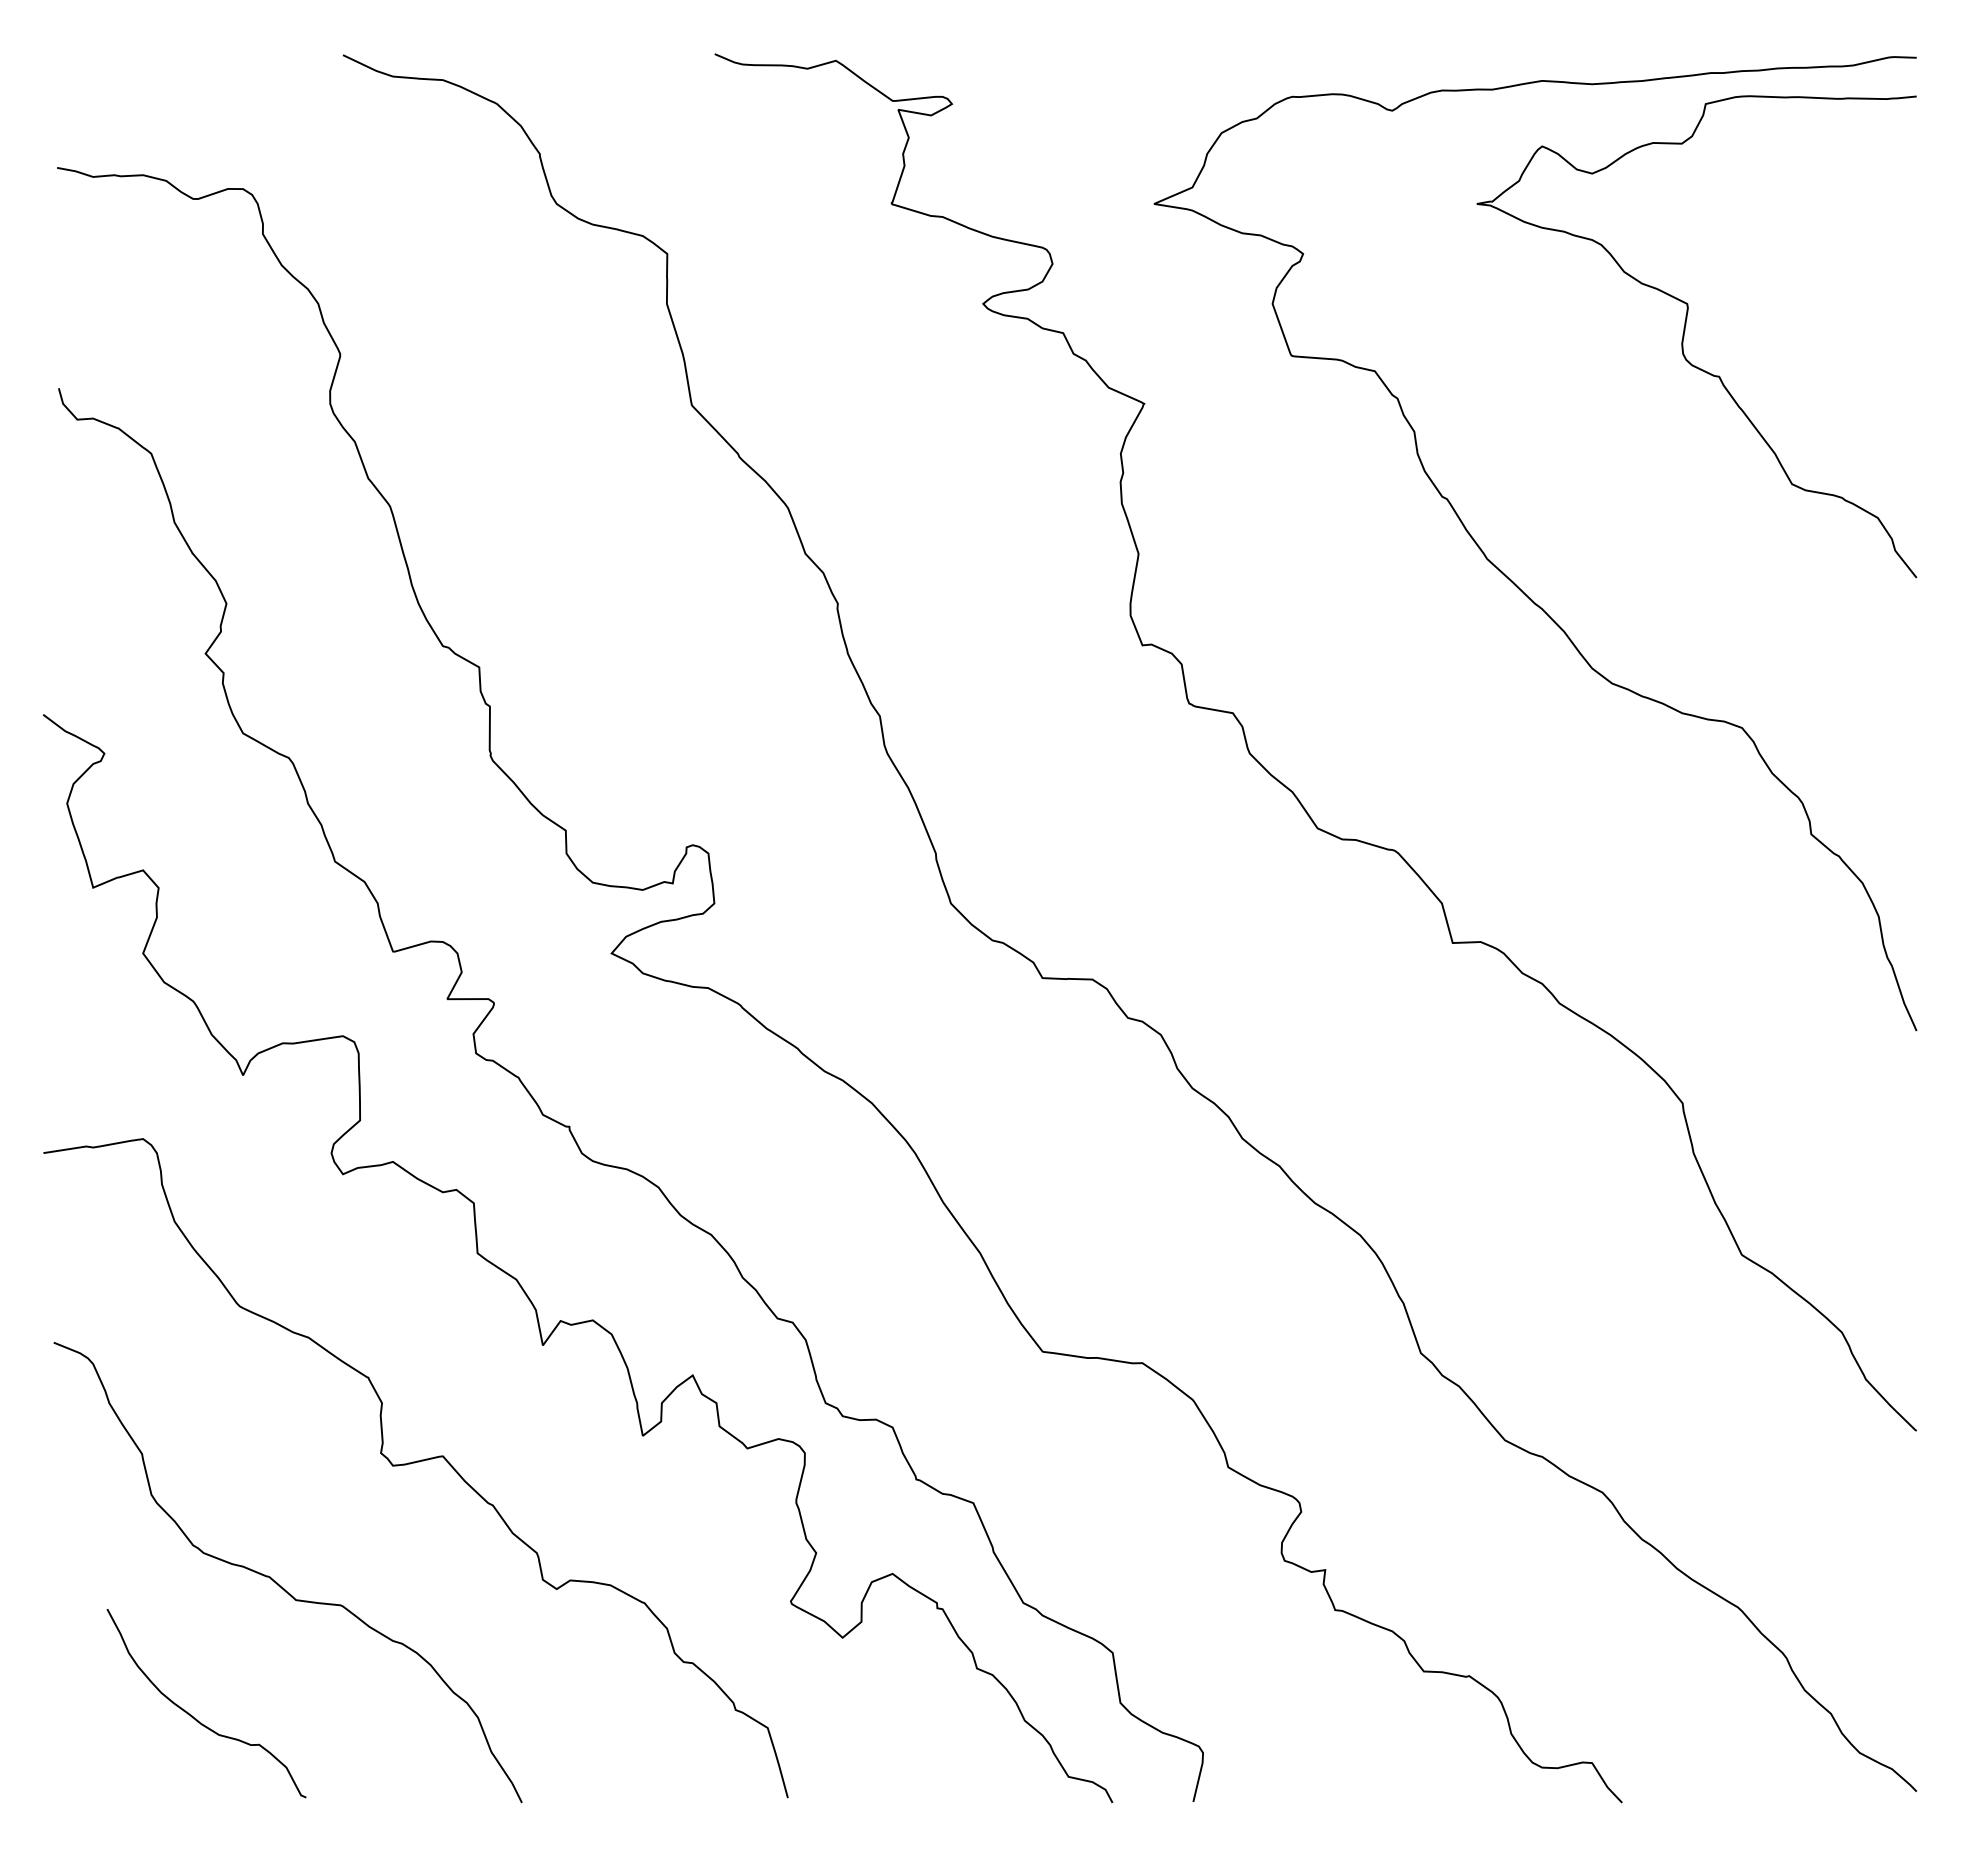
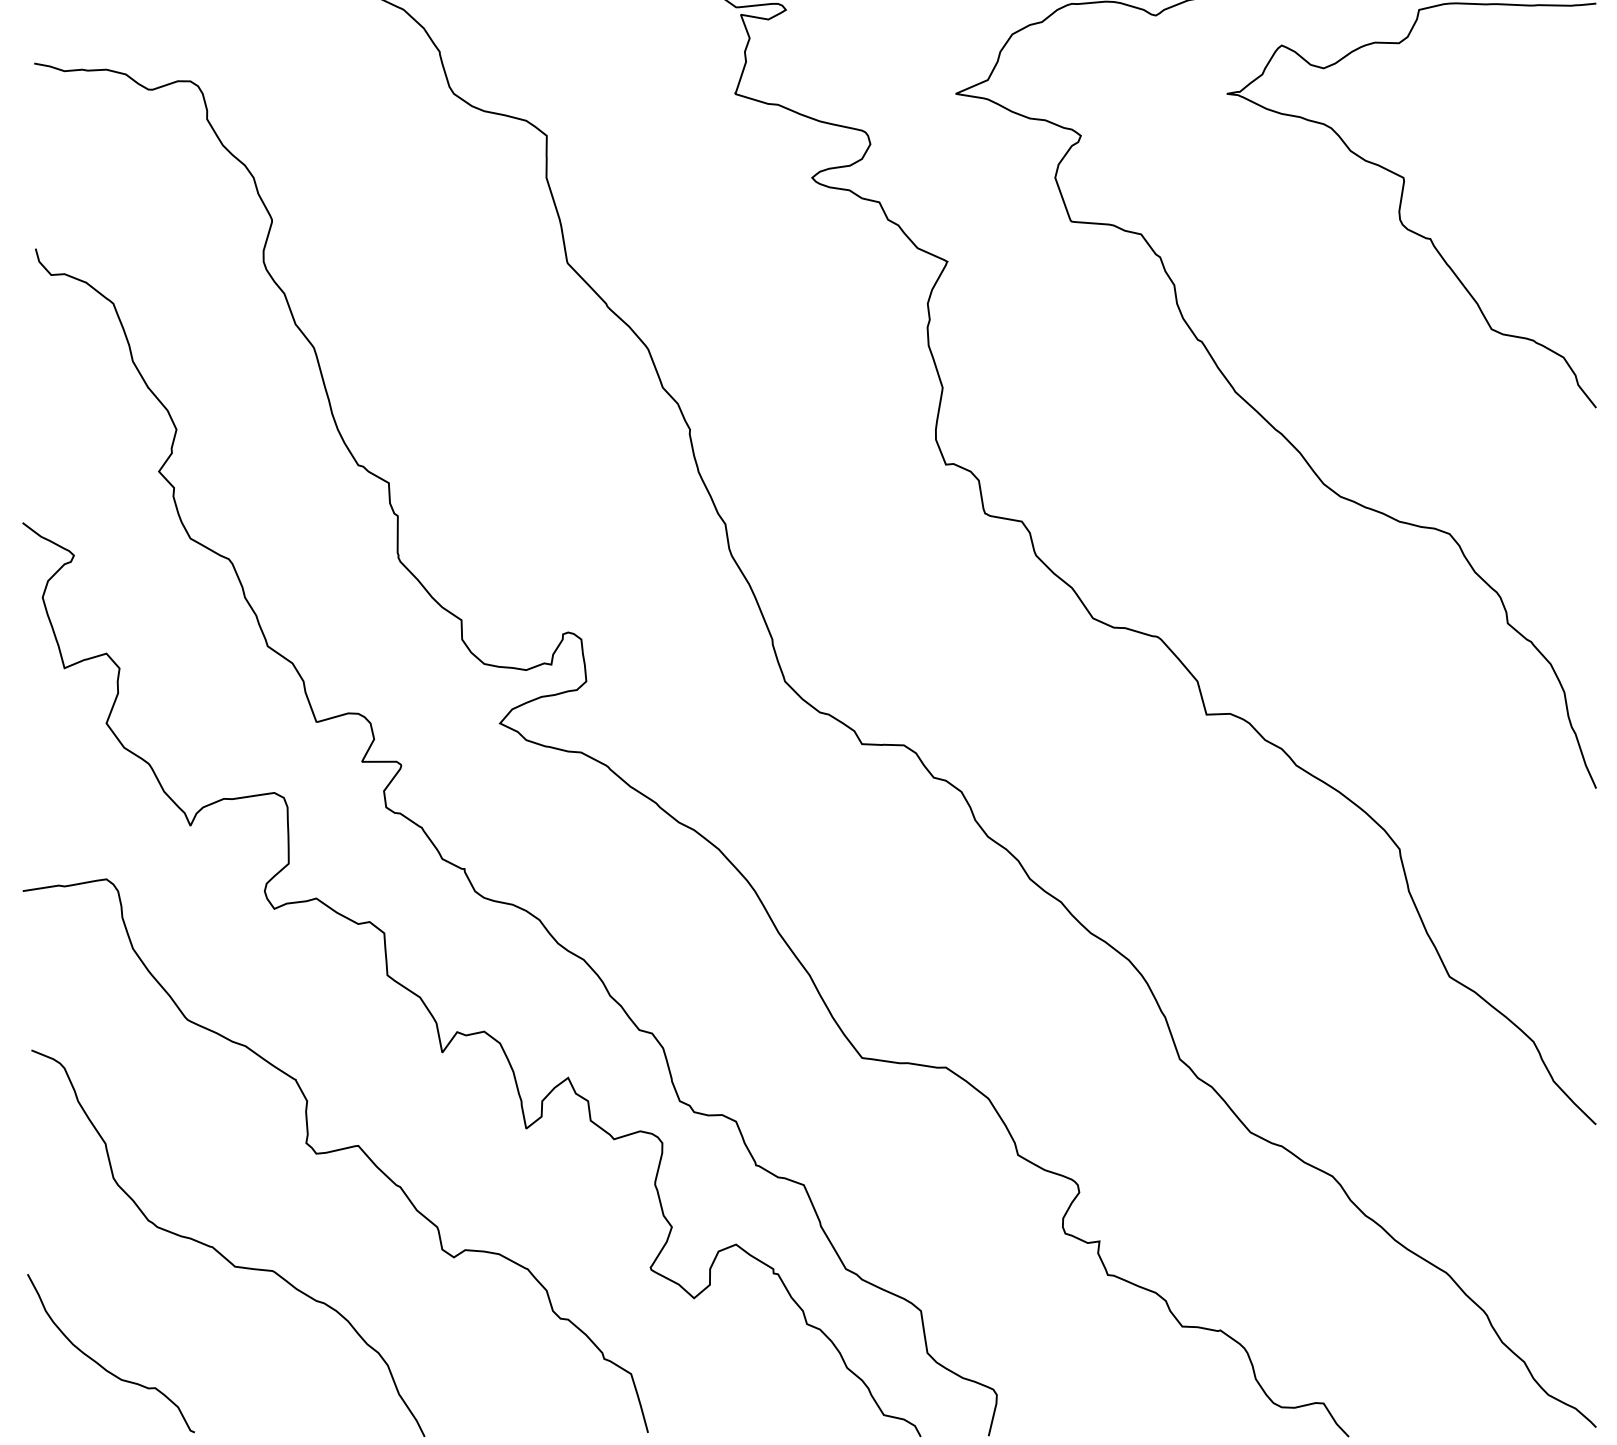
curve: (196, 1718) -> (102, 1366), moved

